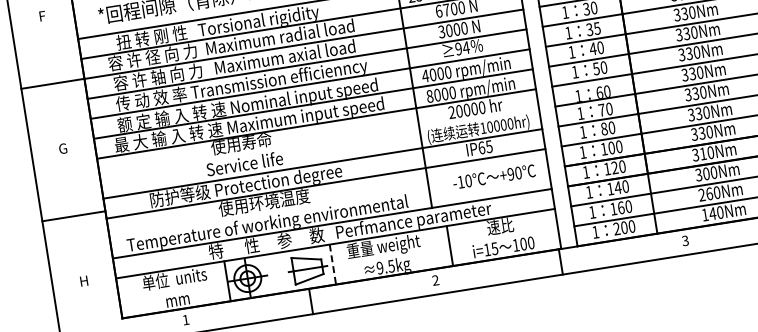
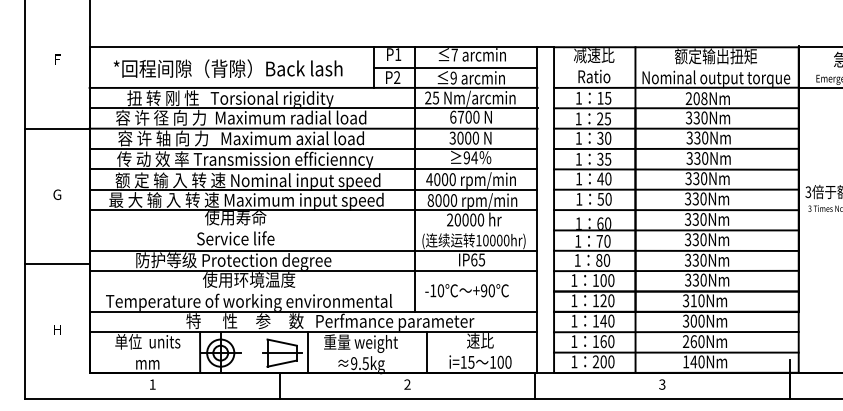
text: (493, 176) -> (466, 290), moved
line: (332, 265) -> (307, 353), dashed -> solid

